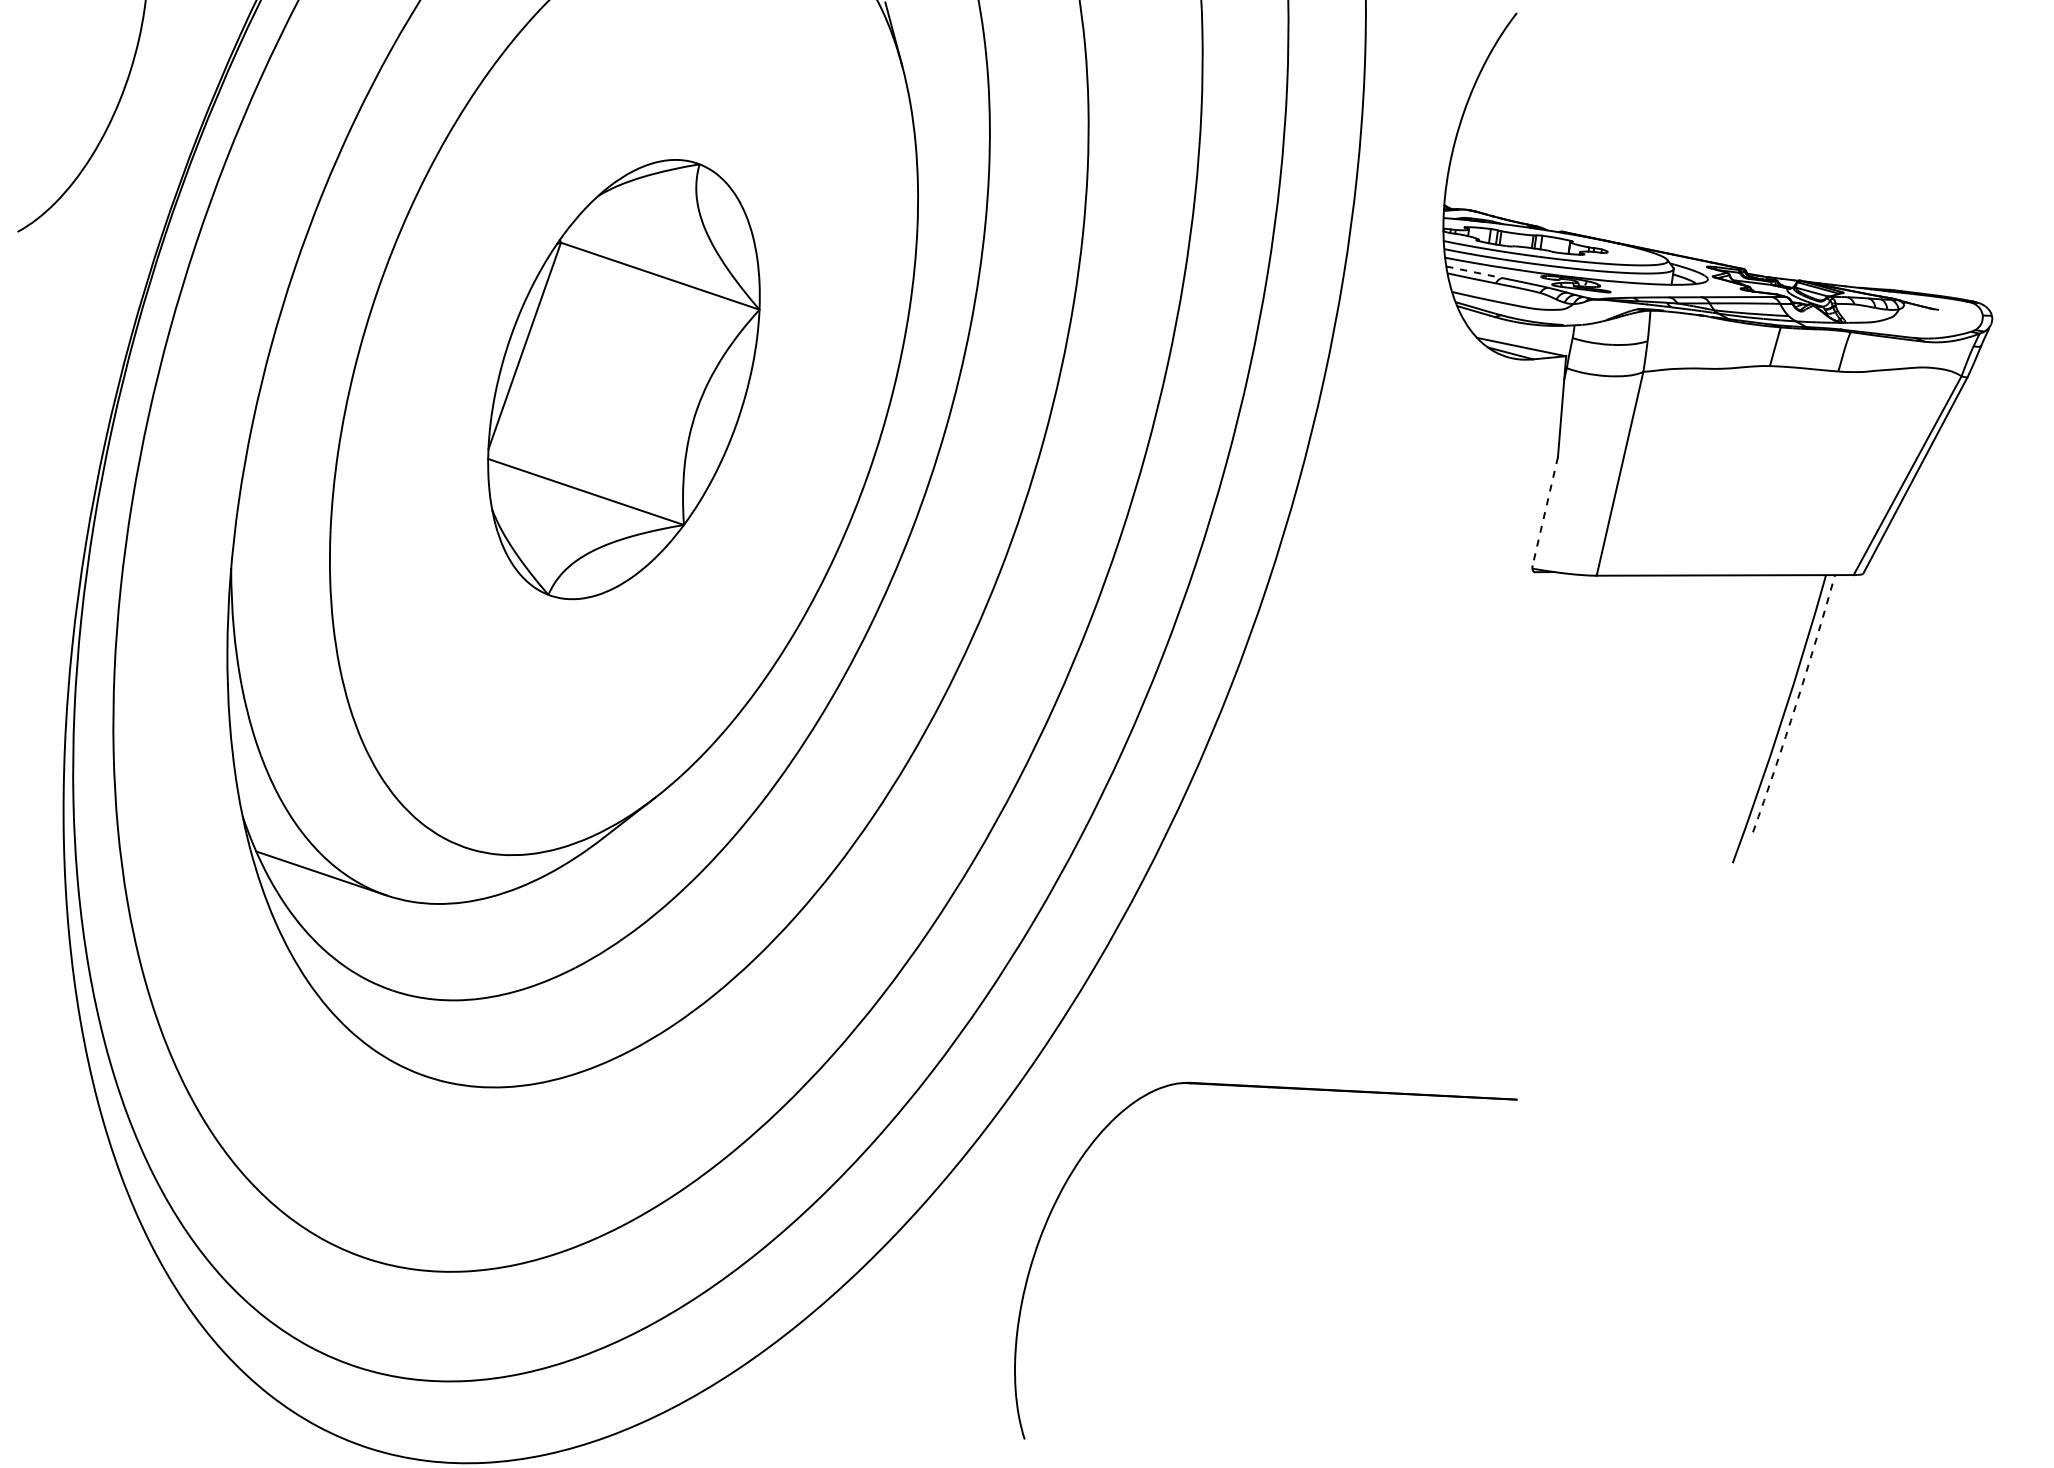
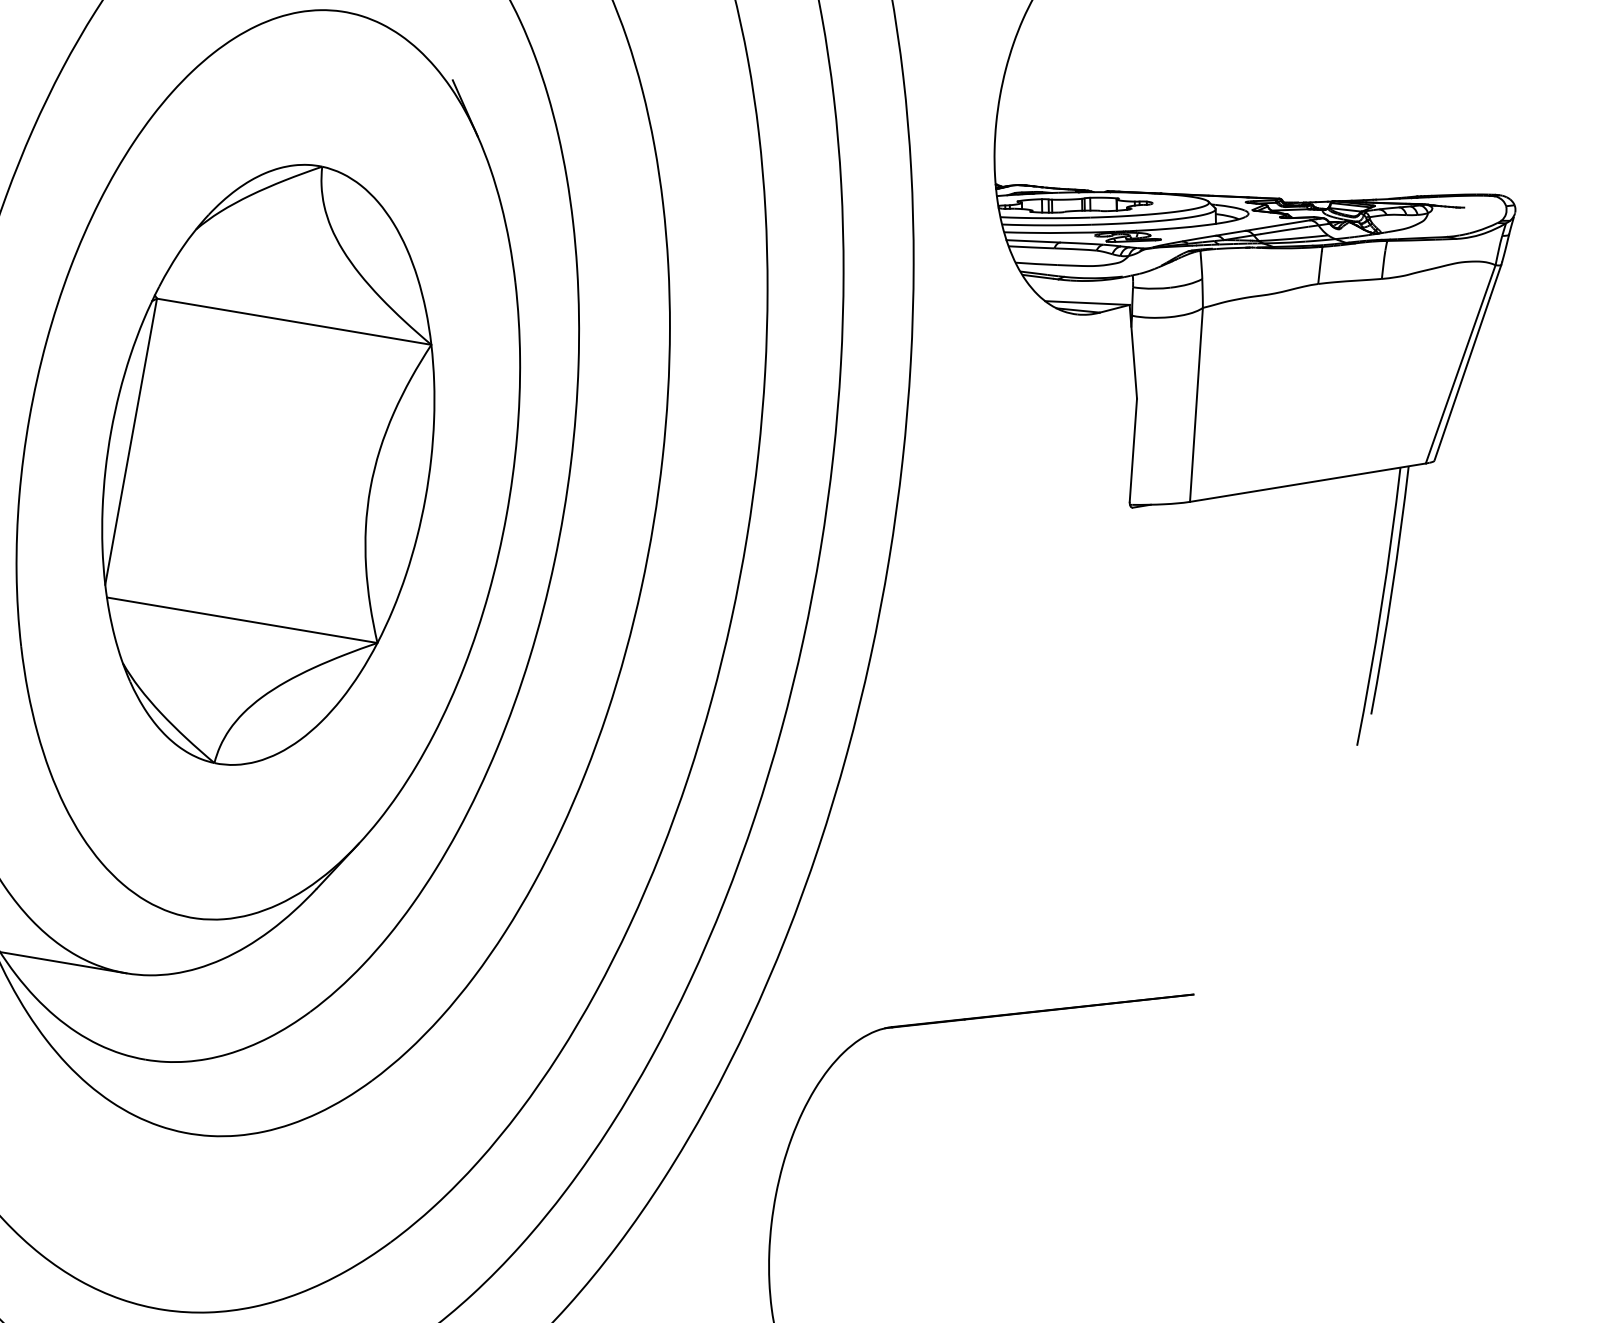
line: (1474, 272) -> (1033, 241), dashed -> solid
part: (623, 379) -> (267, 464), size x1.43
line: (1545, 511) -> (1133, 450), dashed -> solid
arc: (1796, 704) -> (1392, 590), dashed -> solid

